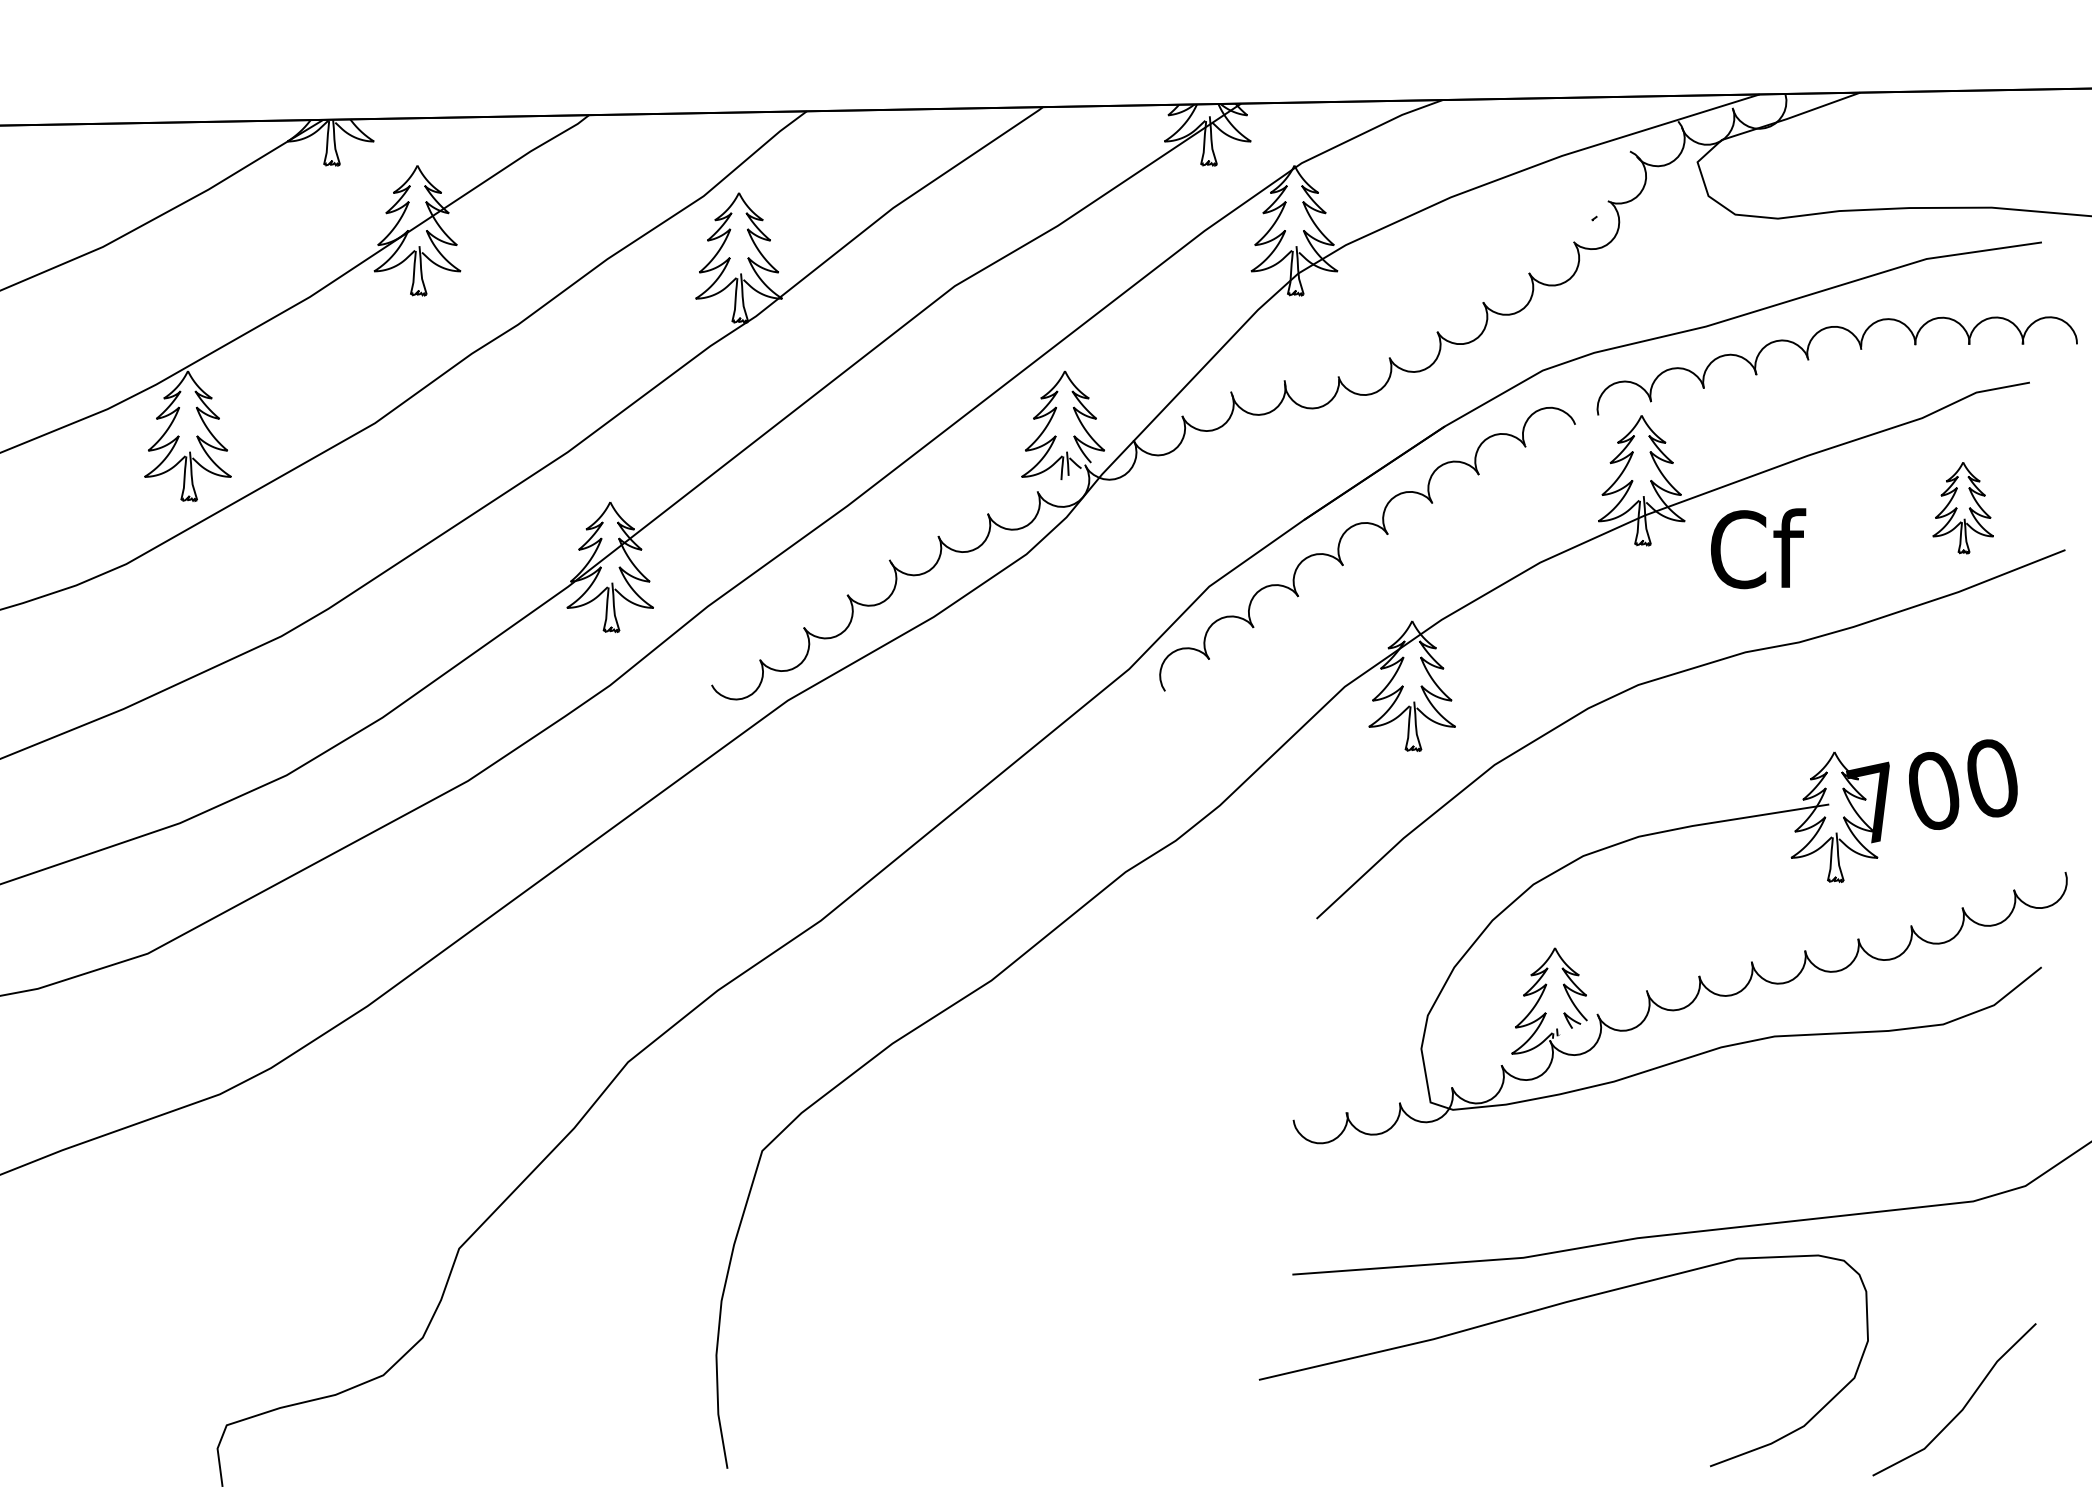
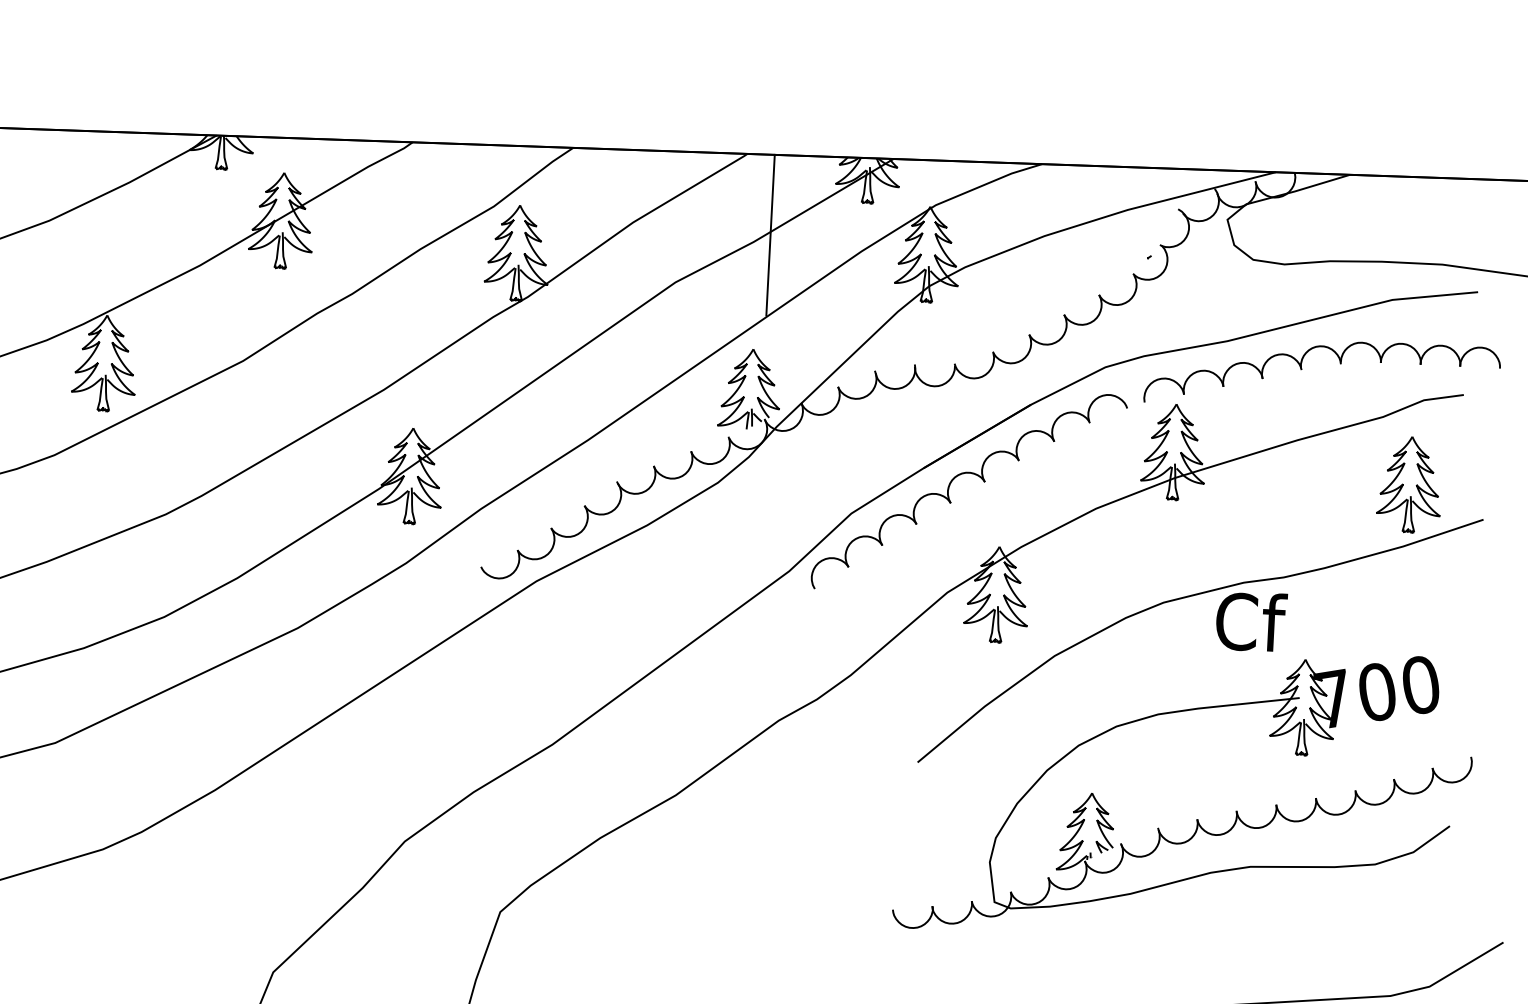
line: (1080, 215) -> (770, 235), added
part: (1962, 507) -> (1409, 484), size x1.43
text: (1758, 548) -> (1251, 621), moved

